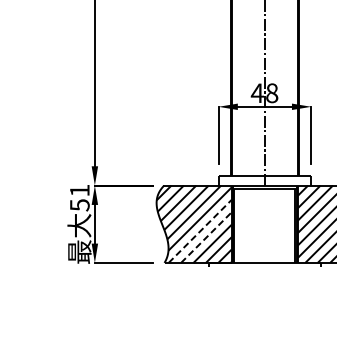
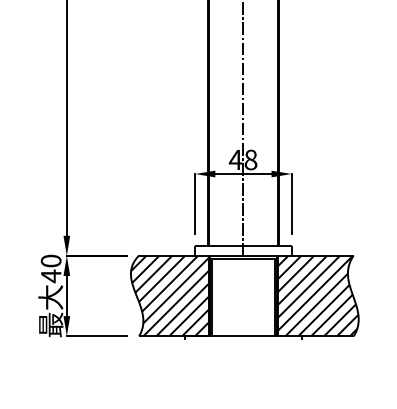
text: (79, 197) -> (50, 268), 51 -> 40
line: (200, 231) -> (176, 303), dashed -> solid
line: (207, 237) -> (183, 309), dashed -> solid

